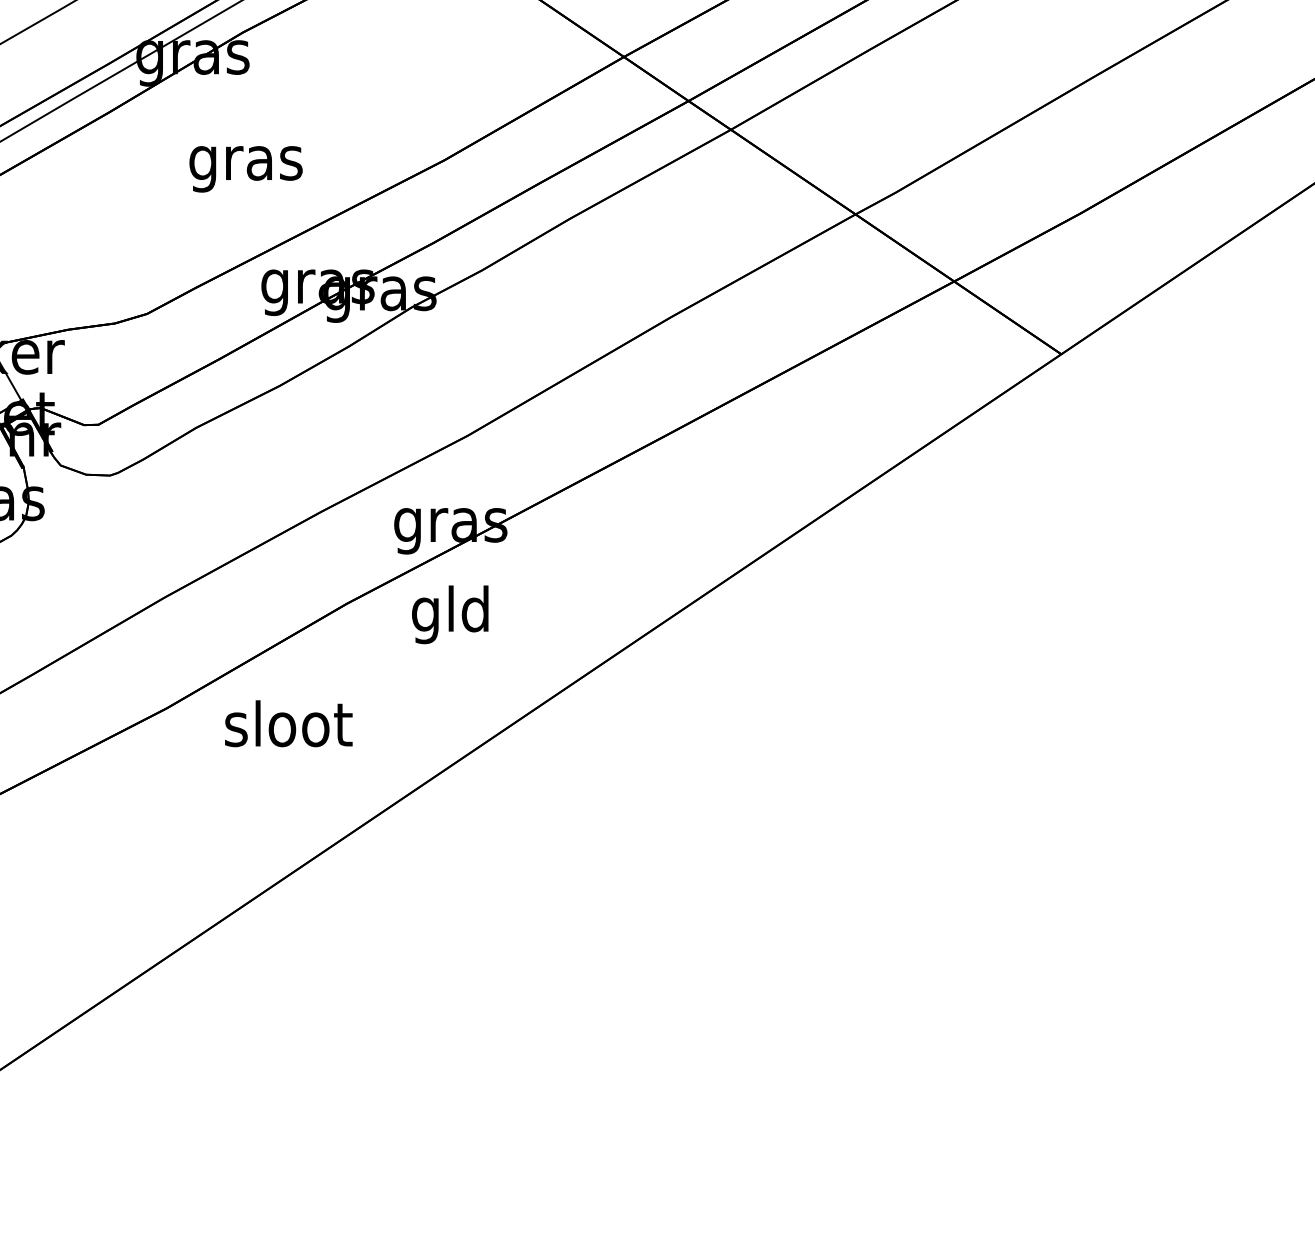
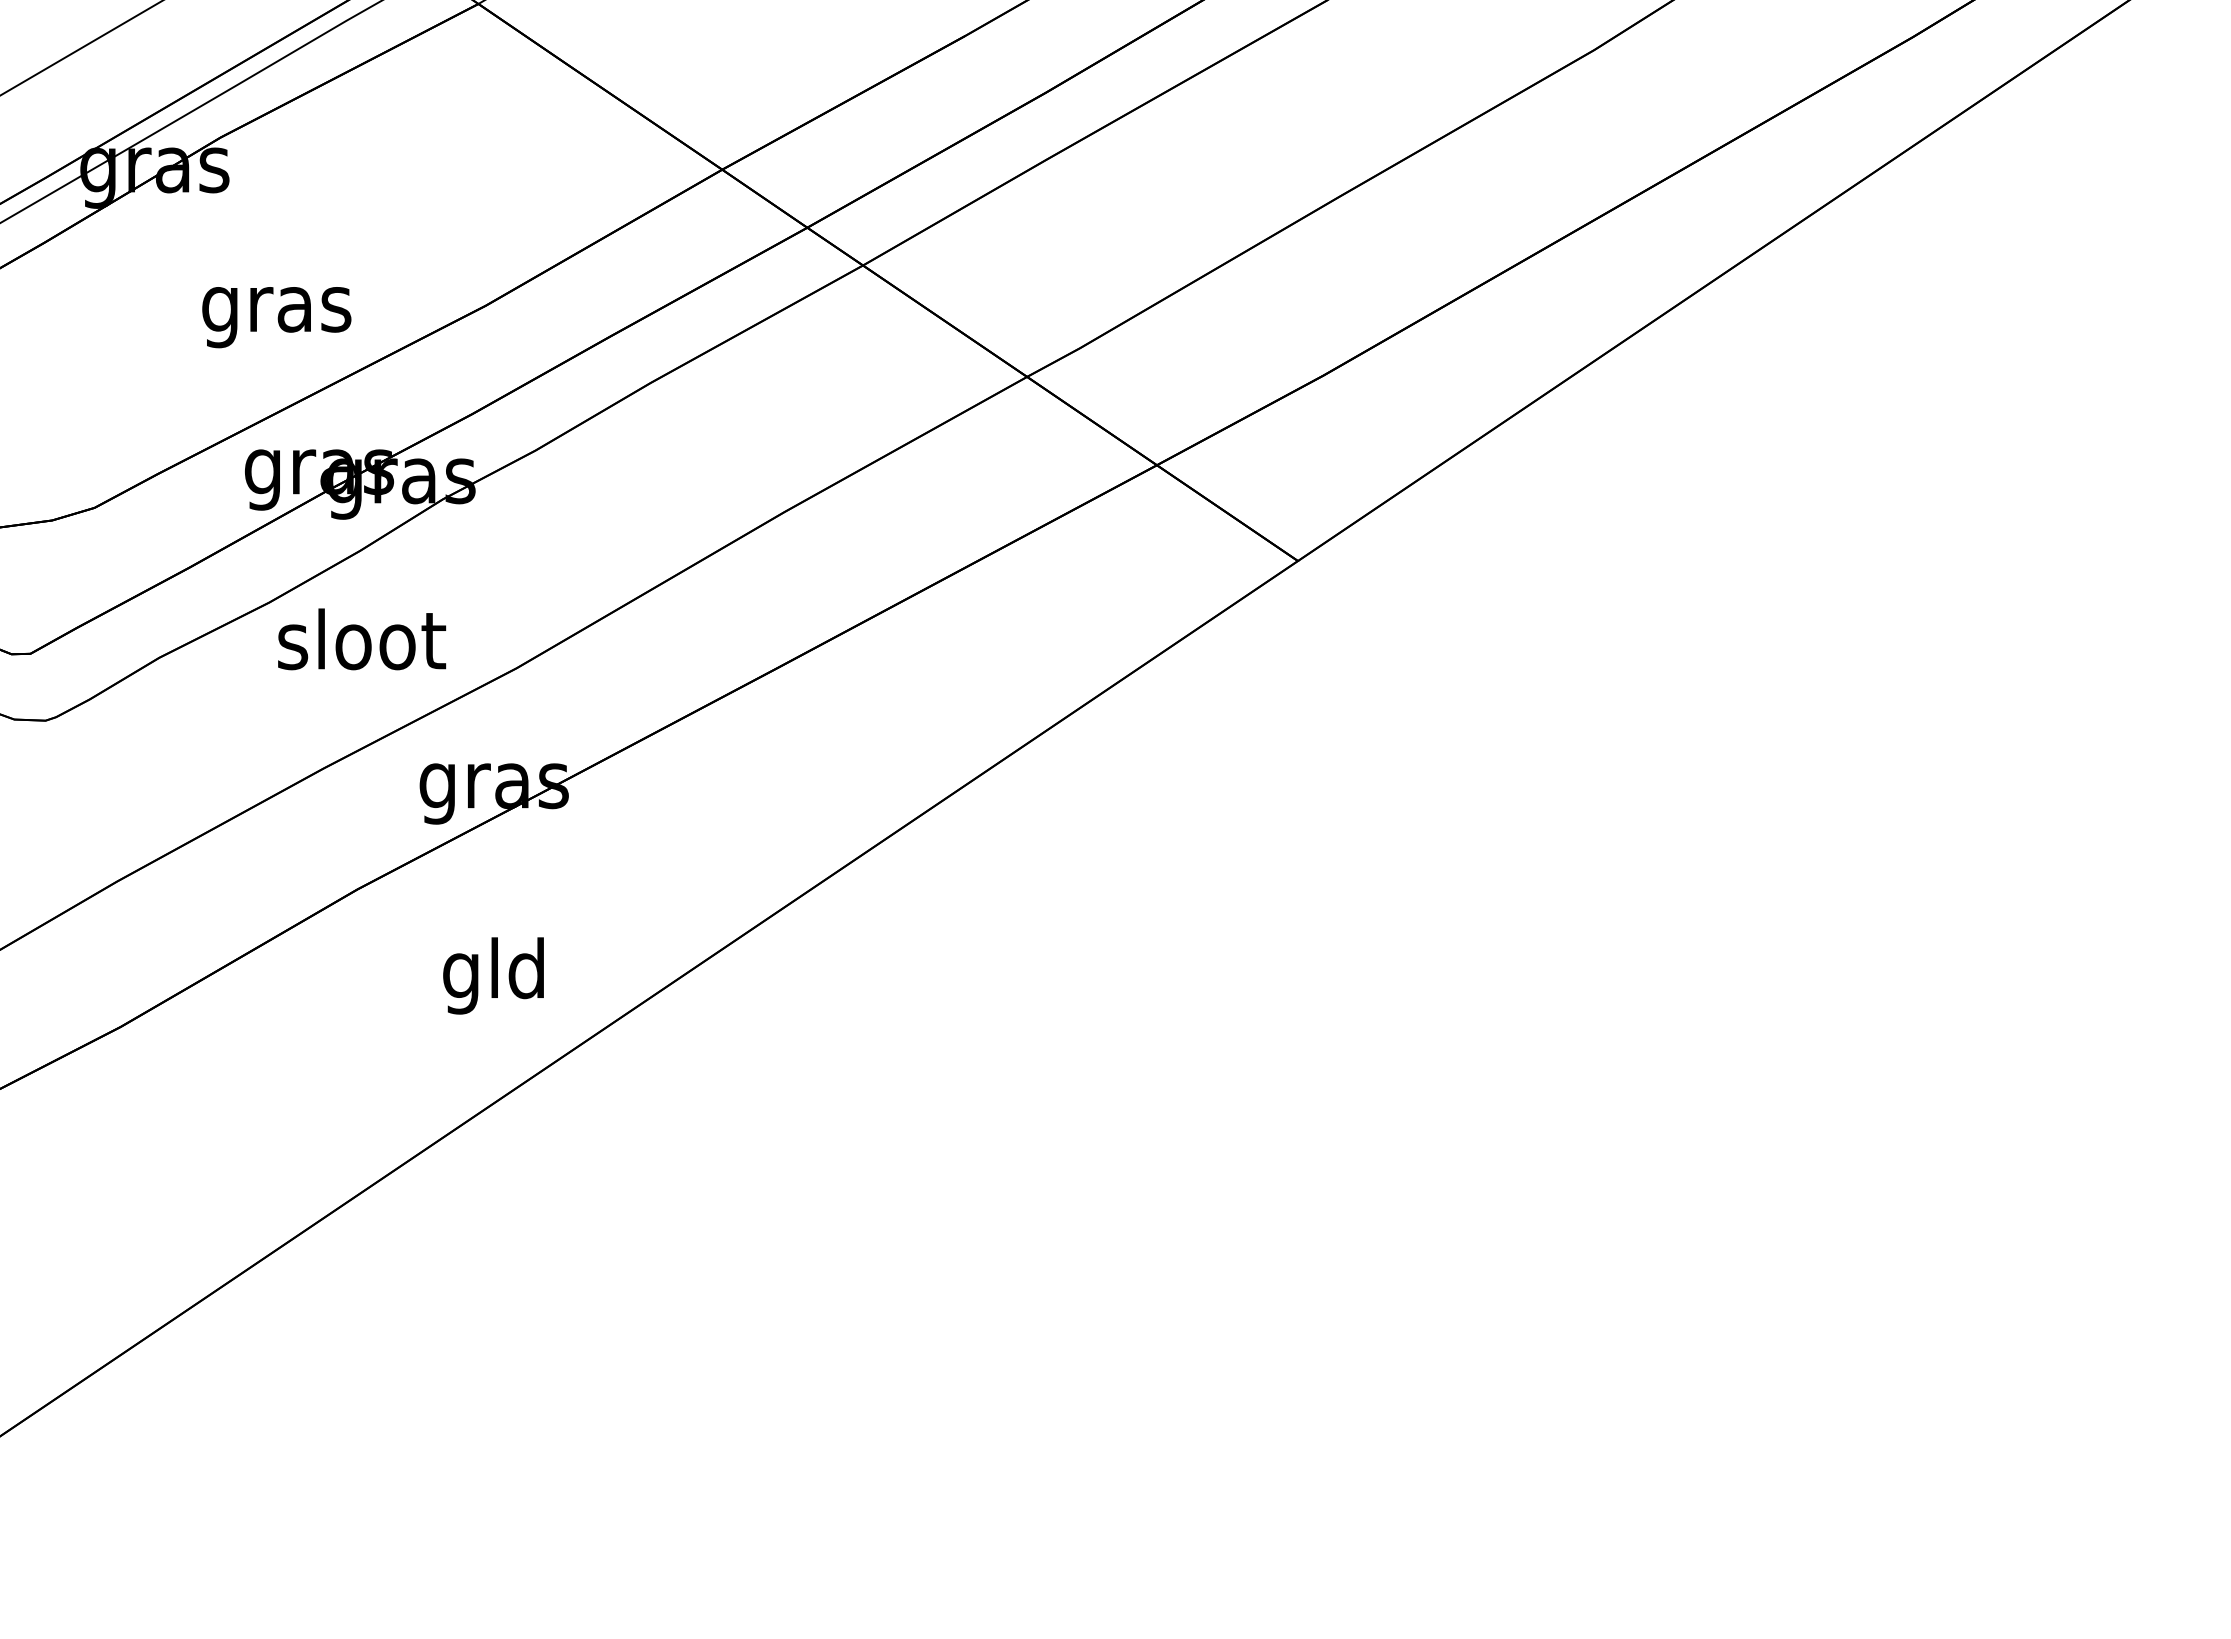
text: (245, 169) -> (276, 317), moved
text: (450, 614) -> (493, 975), moved
text: (289, 723) -> (362, 639), moved

